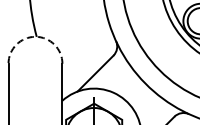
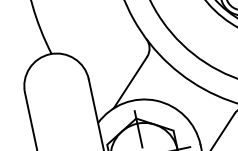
arc: (35, 36) -> (50, 53), dashed -> solid

